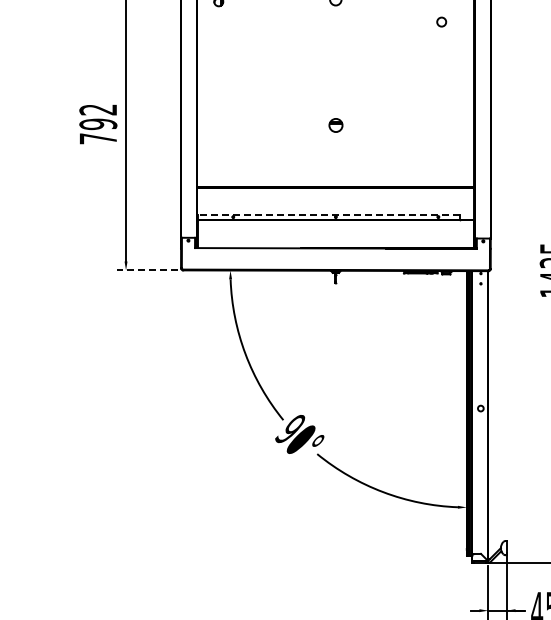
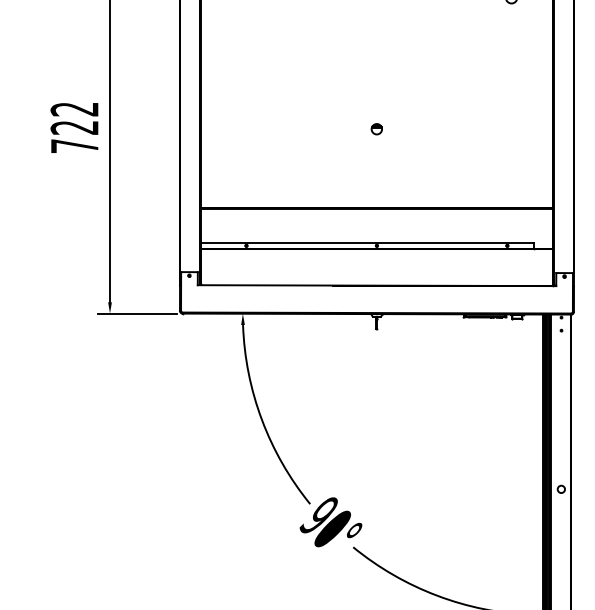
text: (98, 124) -> (74, 128), 792 -> 722
part: (335, 125) -> (376, 129), size x0.62
line: (328, 214) -> (367, 242), dashed -> solid
line: (147, 270) -> (137, 313), dashed -> solid

